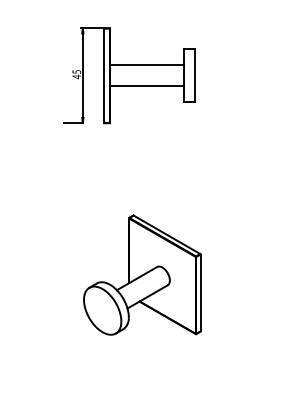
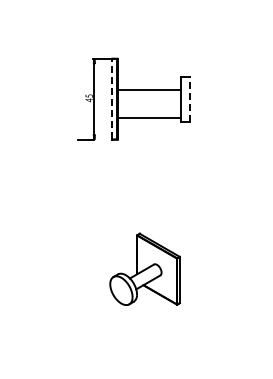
line: (104, 74) -> (112, 98), solid -> dashed
line: (194, 76) -> (189, 99), solid -> dashed
line: (146, 86) -> (148, 118), moved
part: (141, 275) -> (144, 269), size x0.7

